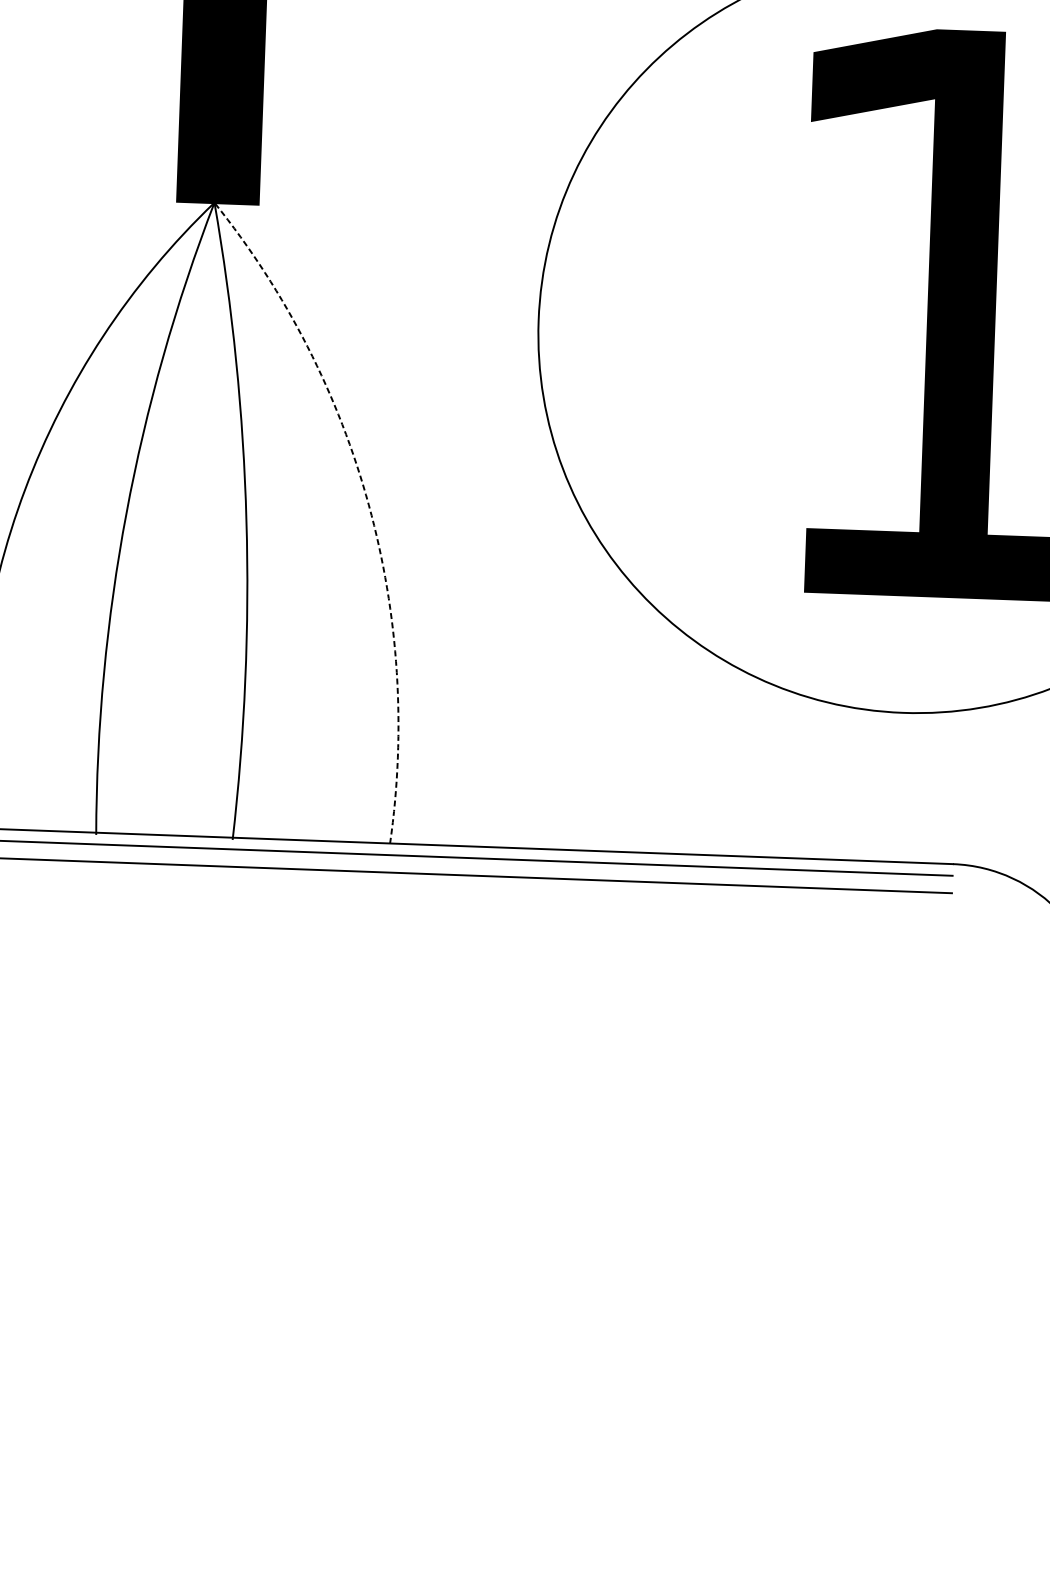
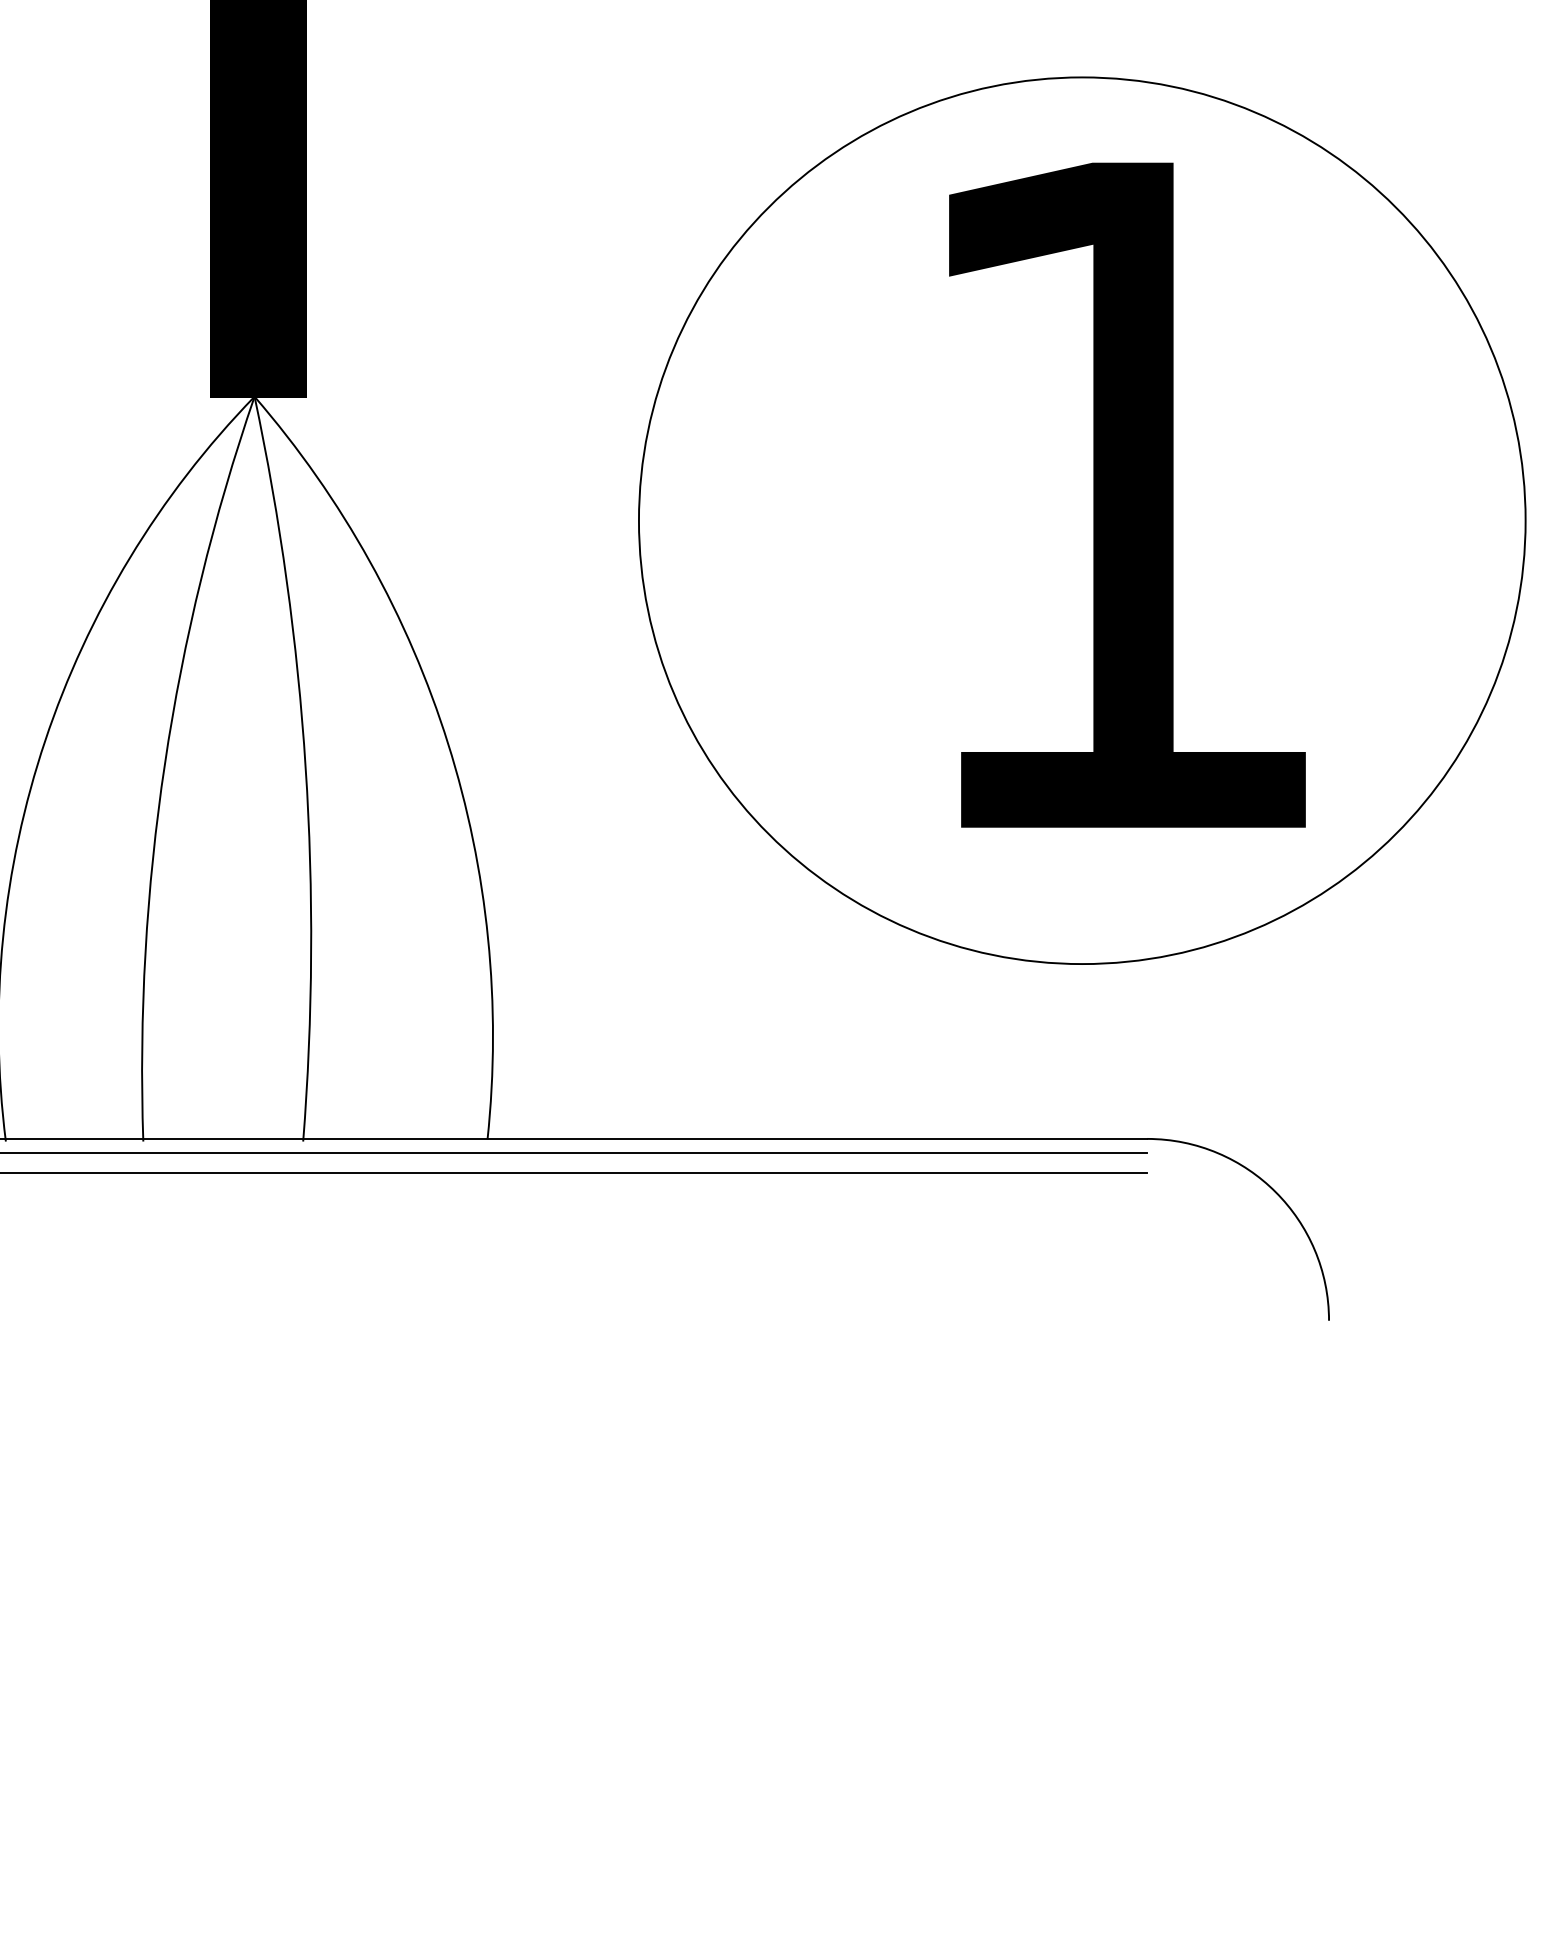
arc: (369, 504) -> (448, 743), dashed -> solid

